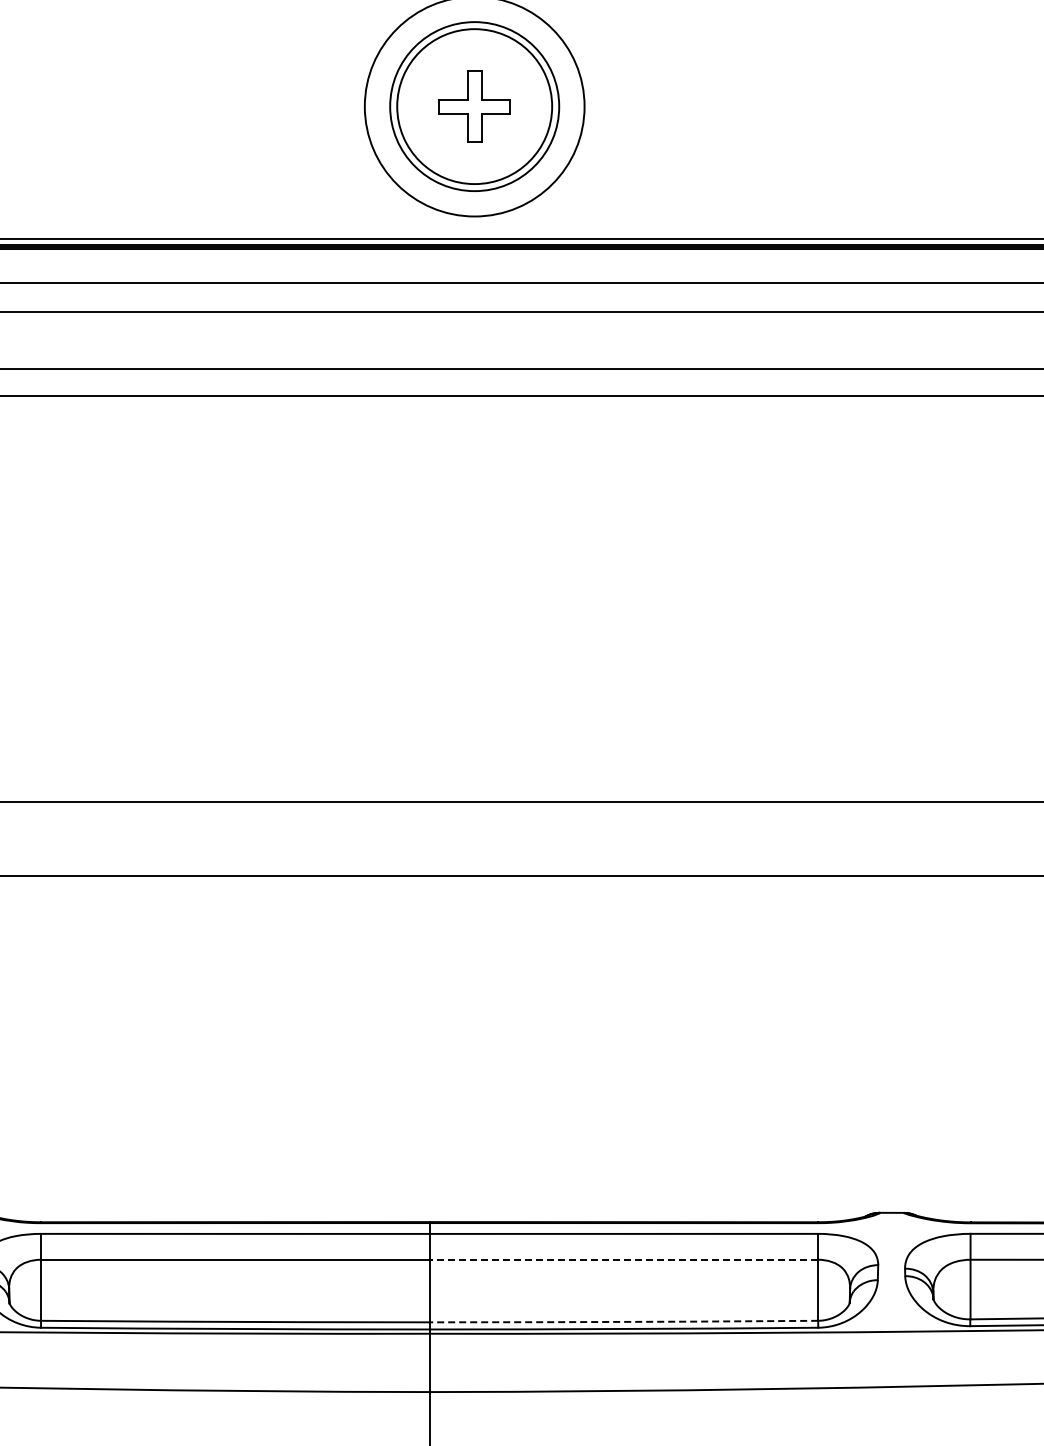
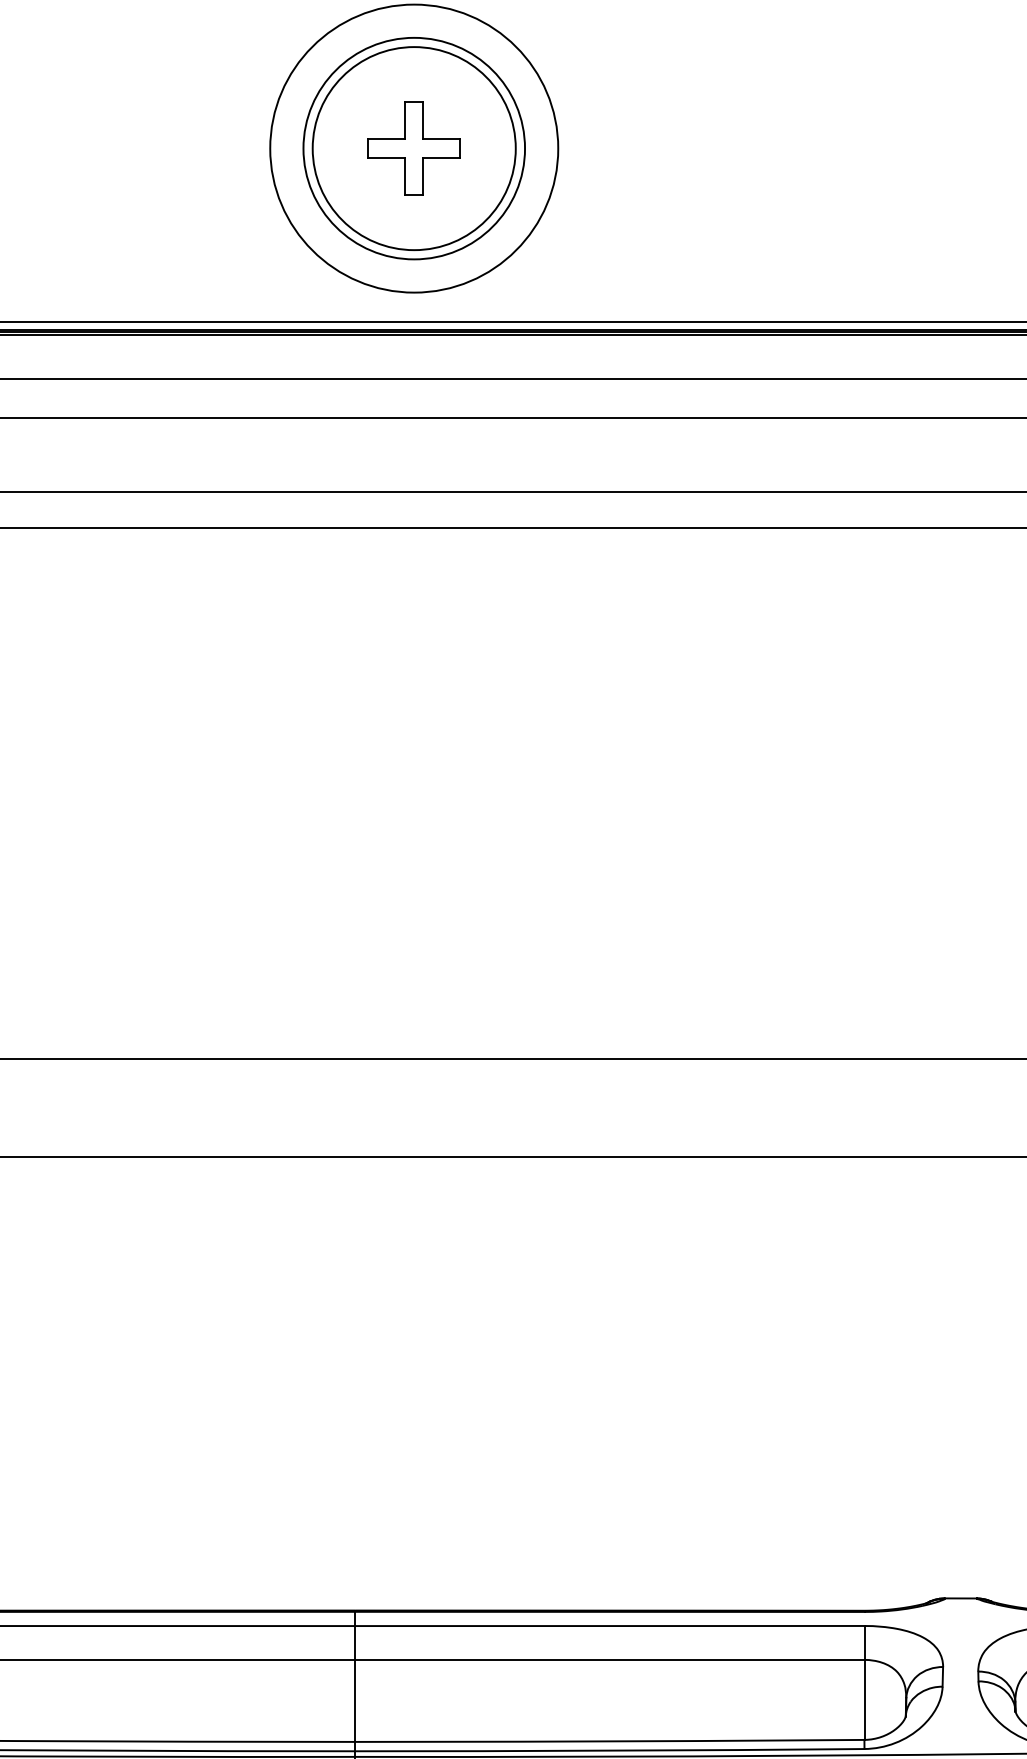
line: (623, 1259) -> (609, 1659), dashed -> solid
line: (623, 1321) -> (609, 1740), dashed -> solid

